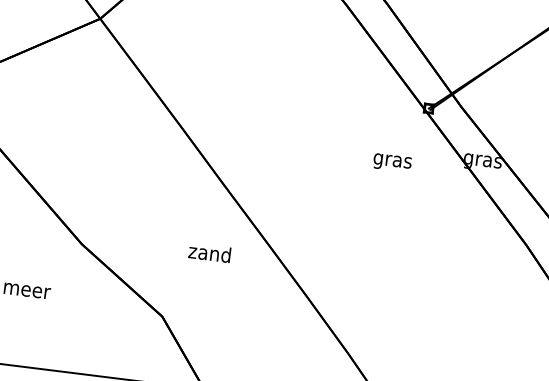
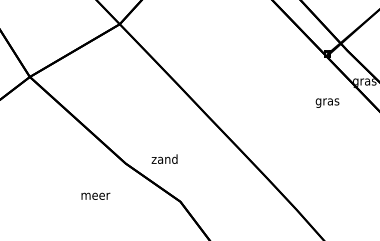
text: (392, 161) -> (327, 102), moved
text: (209, 251) -> (164, 158), moved

